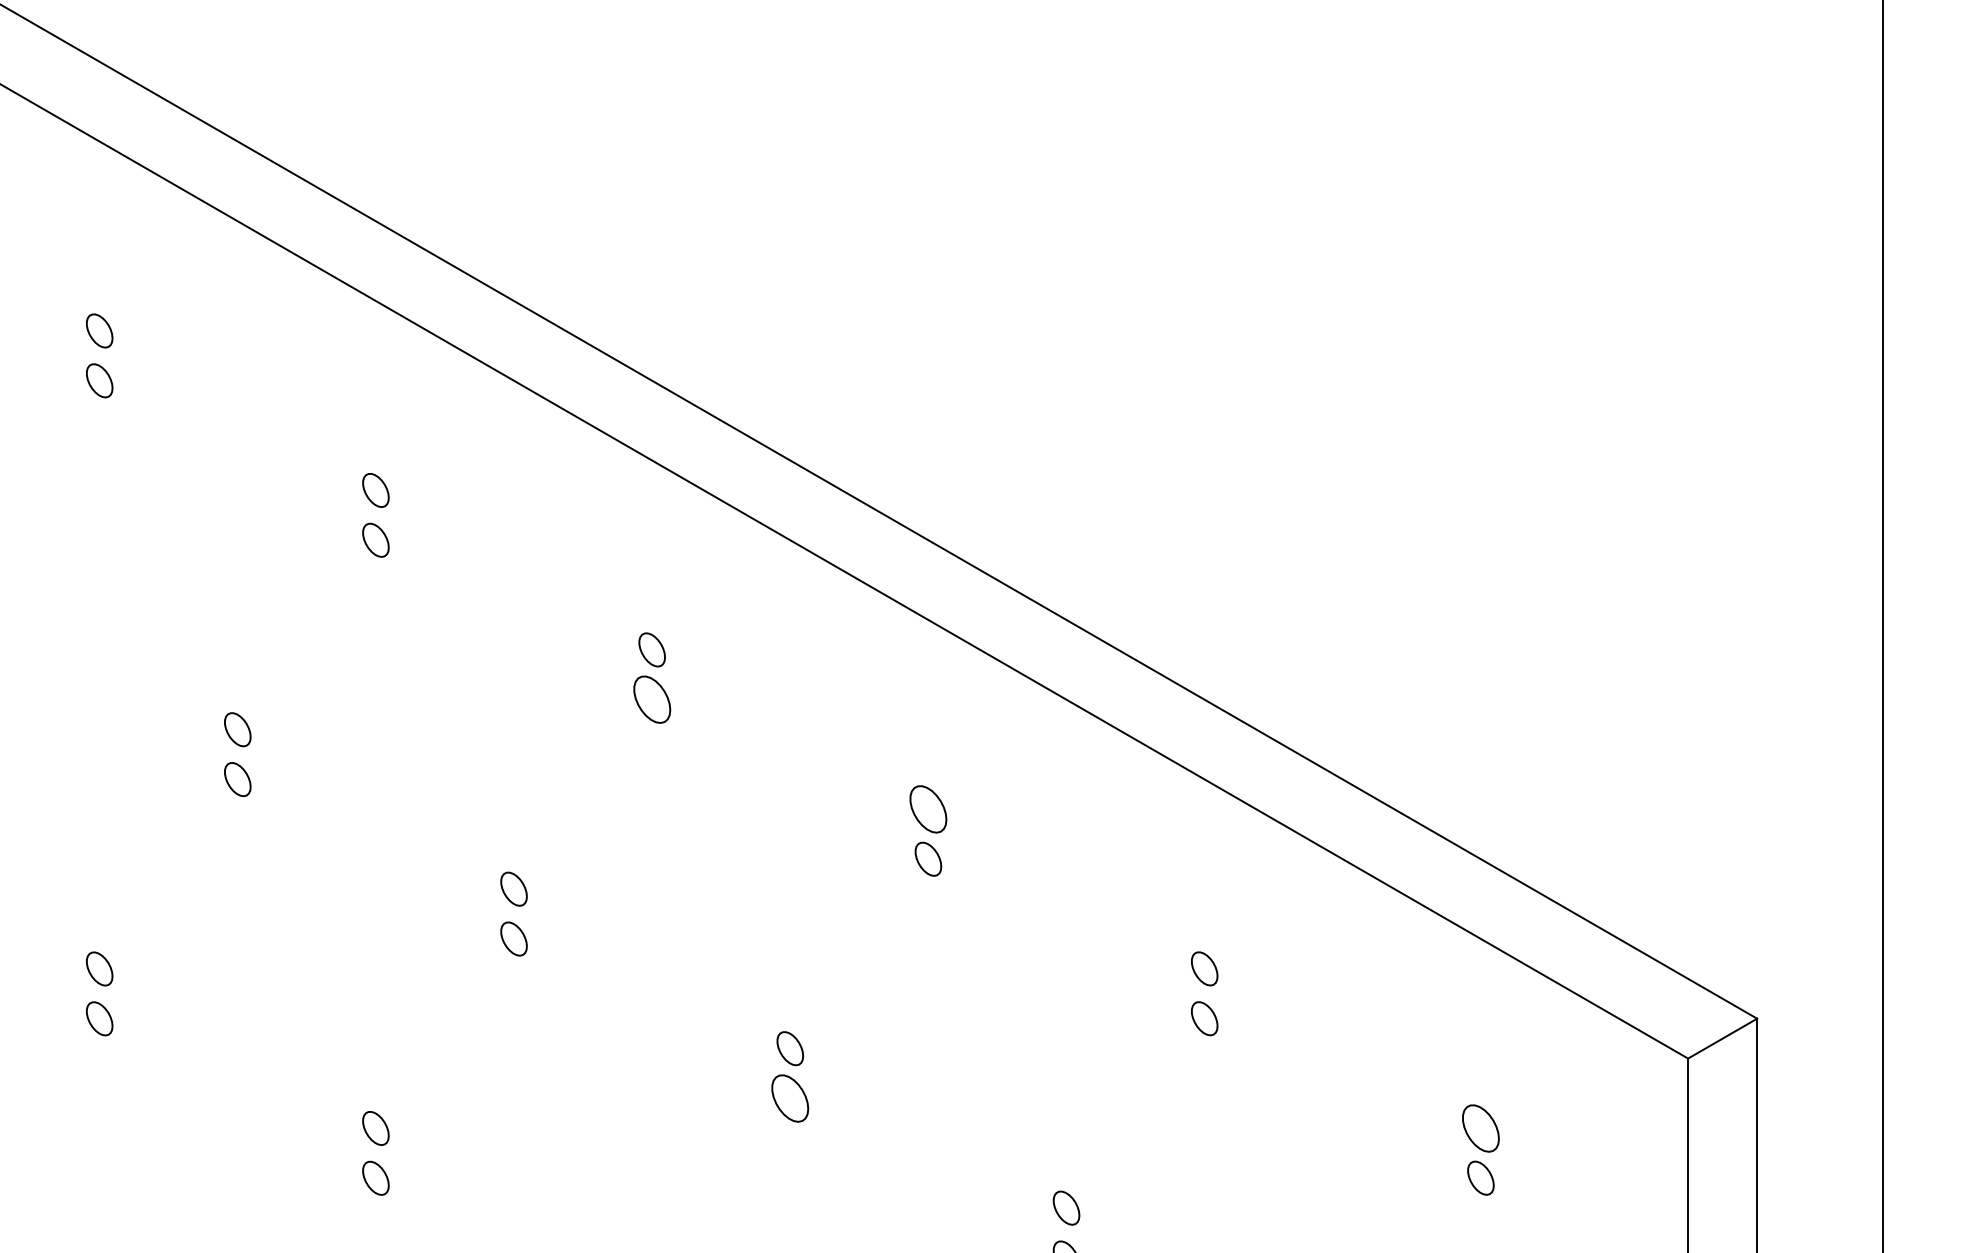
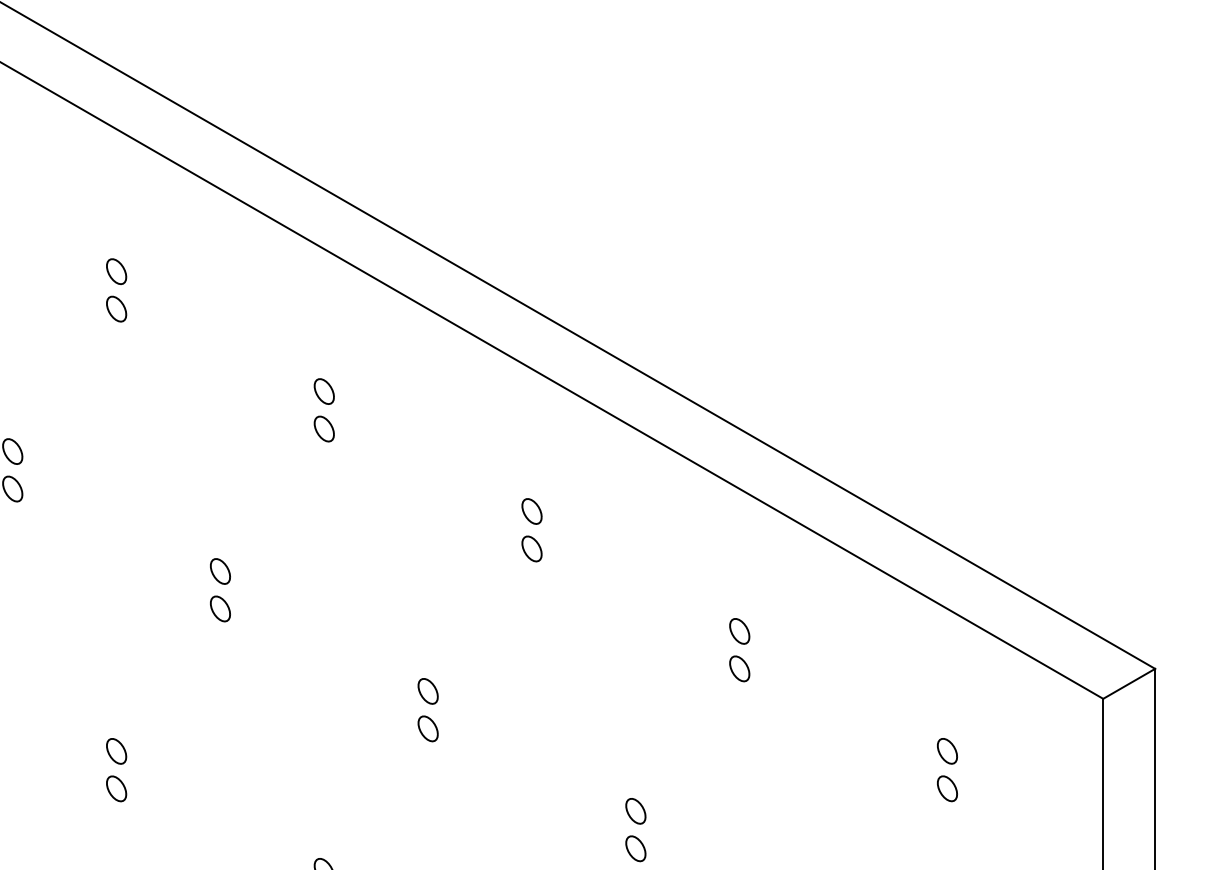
part: (651, 699) -> (323, 428), size x0.71
part: (928, 809) -> (532, 511), size x0.71
part: (790, 1098) -> (428, 728), size x0.71
part: (1480, 1127) -> (947, 750), size x0.71

